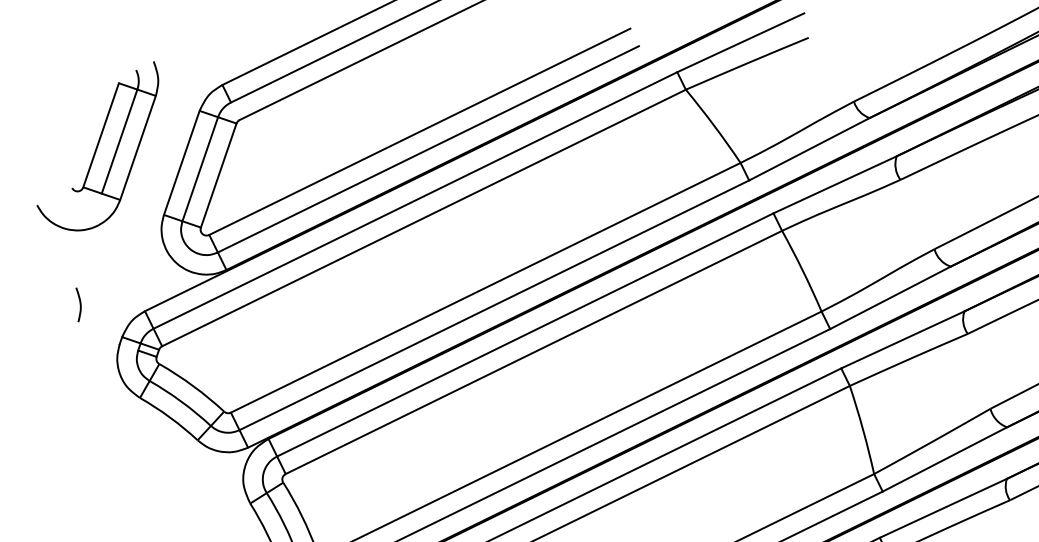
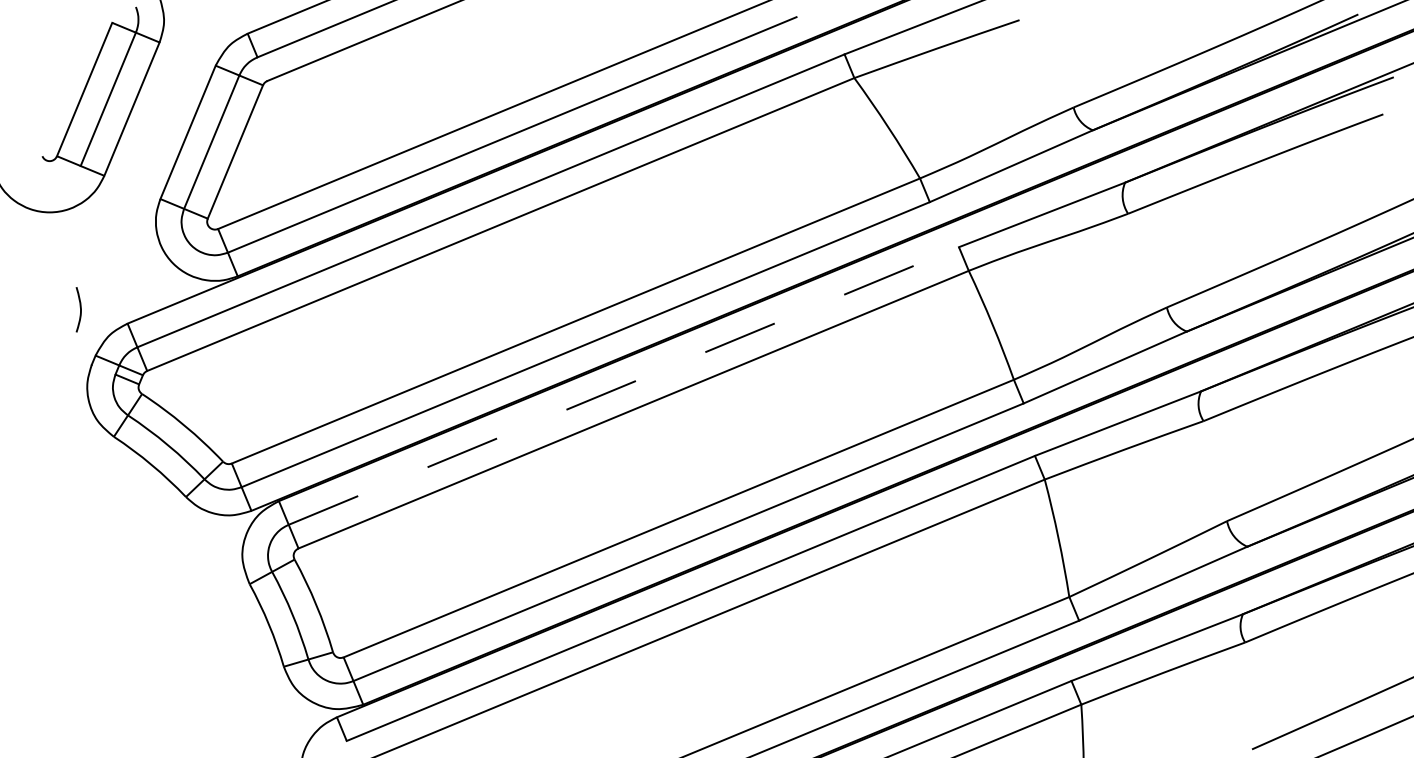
curve: (80, 304) -> (80, 309), moved
line: (525, 335) -> (623, 386), solid -> dashed

